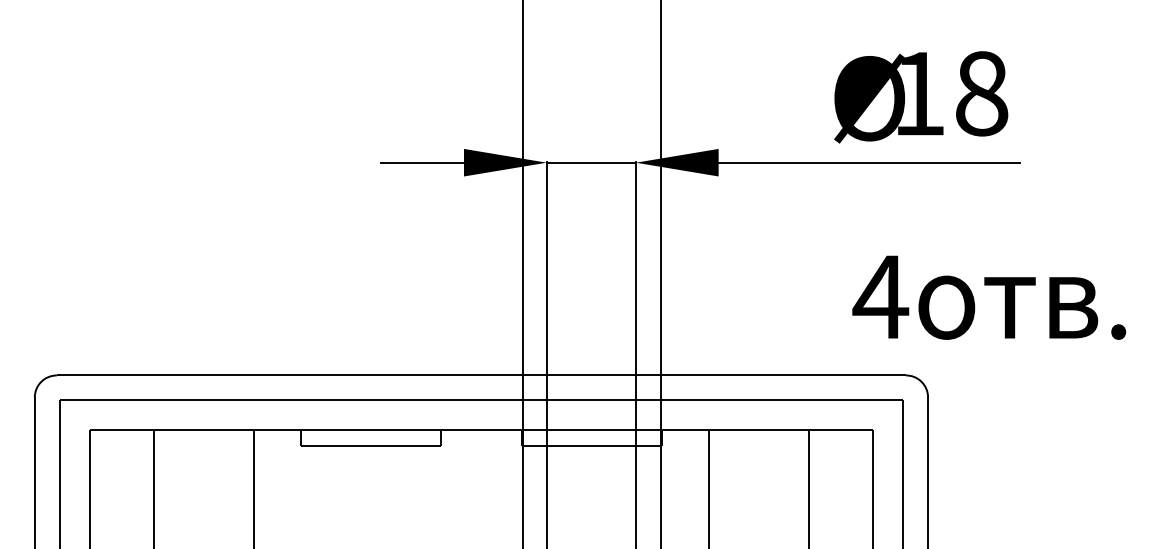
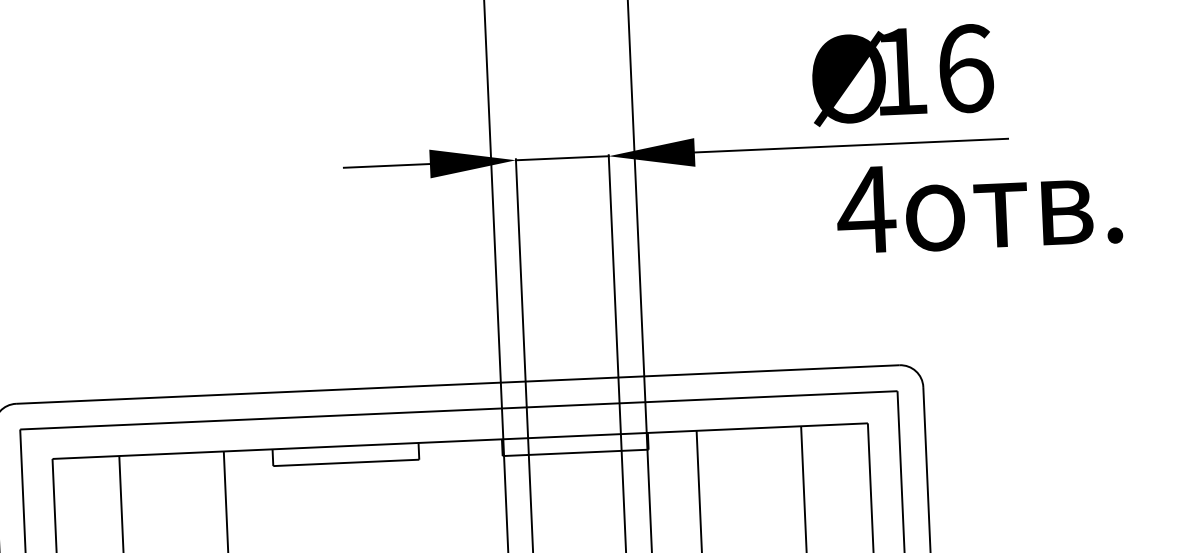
text: (982, 93) -> (966, 68), 18 -> 16
text: (989, 297) -> (979, 205), moved

